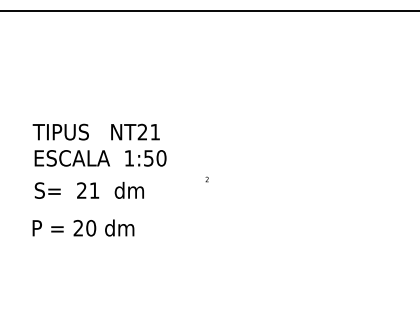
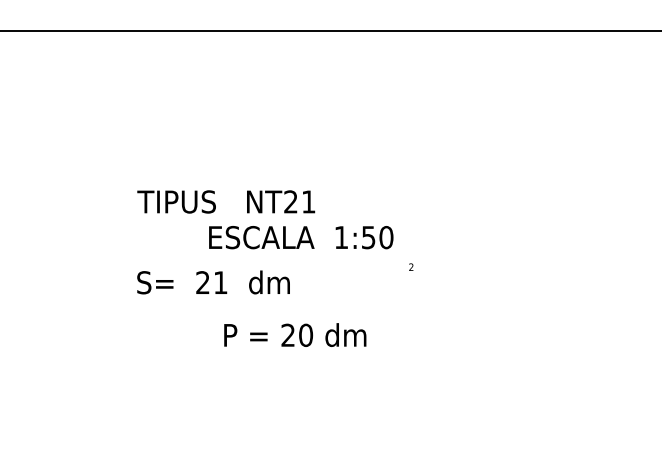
text: (96, 131) -> (226, 201), moved
text: (100, 158) -> (301, 237), moved
text: (89, 190) -> (213, 282), moved
text: (83, 227) -> (295, 334), moved

